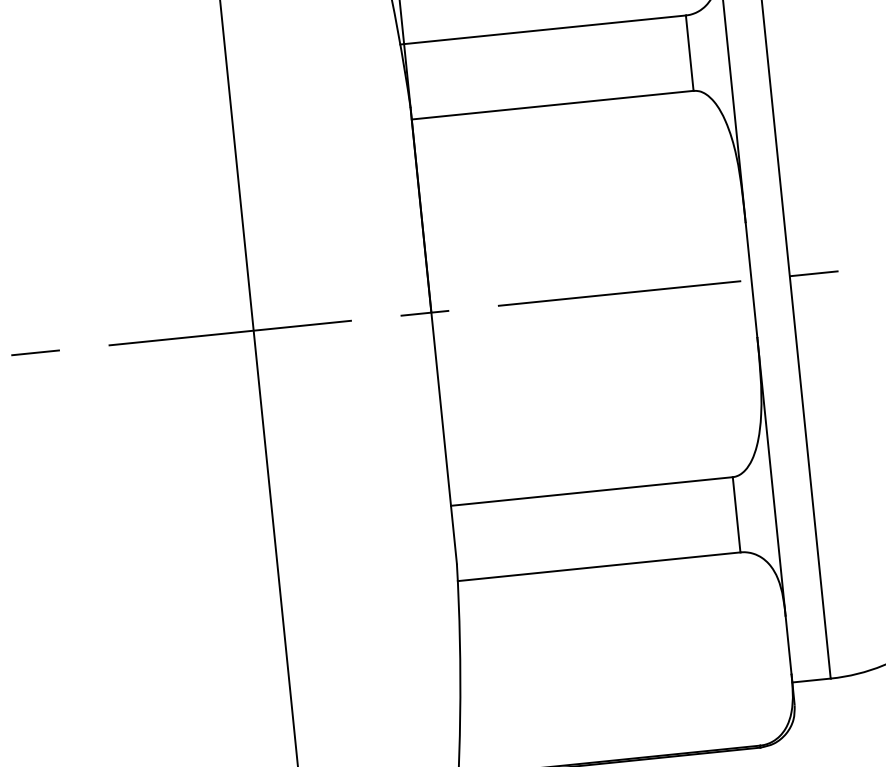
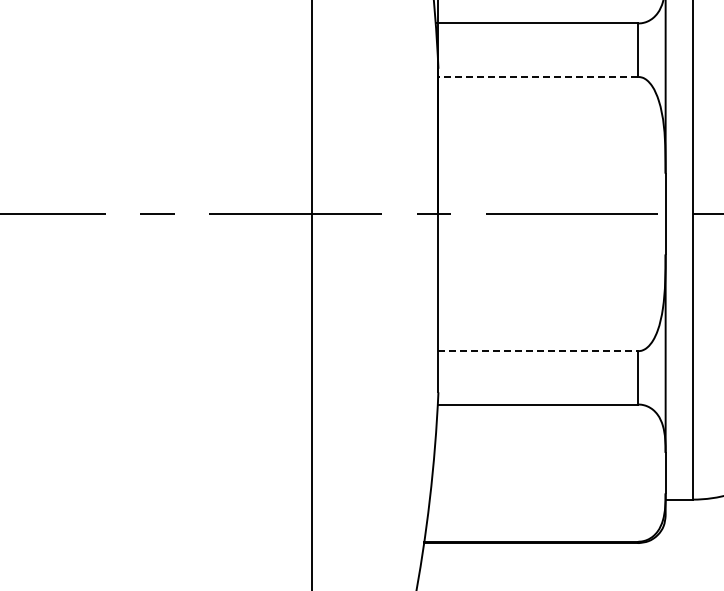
line: (551, 104) -> (537, 76), solid -> dashed
line: (592, 491) -> (538, 351), solid -> dashed

